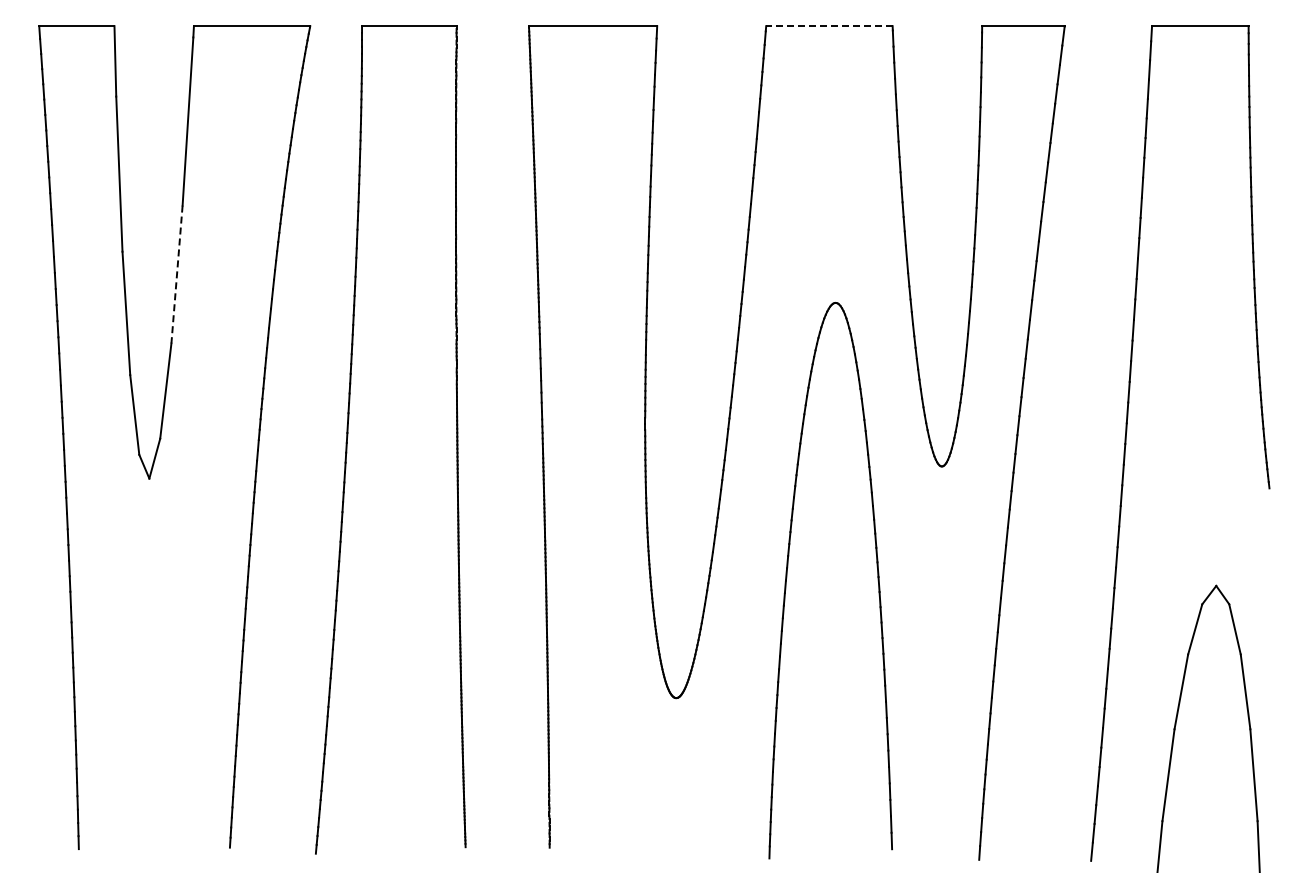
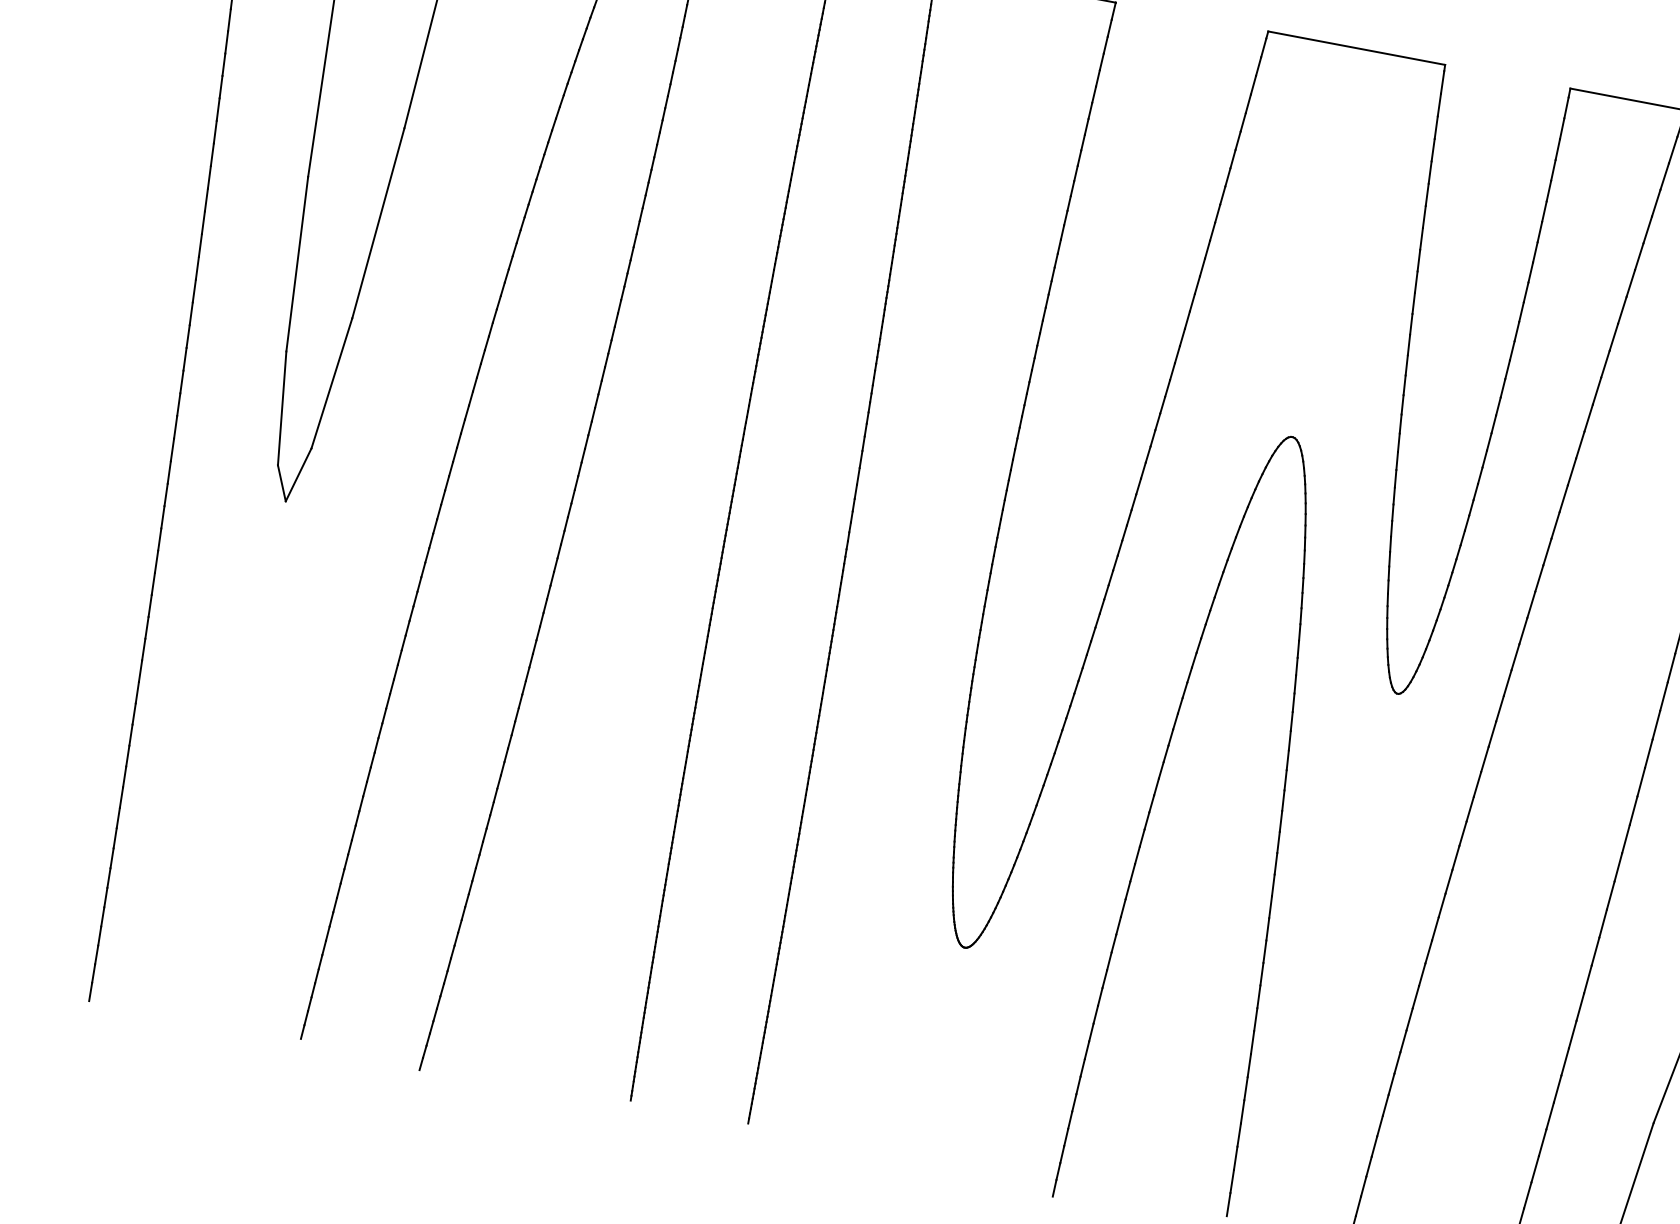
line: (828, 26) -> (1355, 48), dashed -> solid
line: (176, 275) -> (377, 224), dashed -> solid

